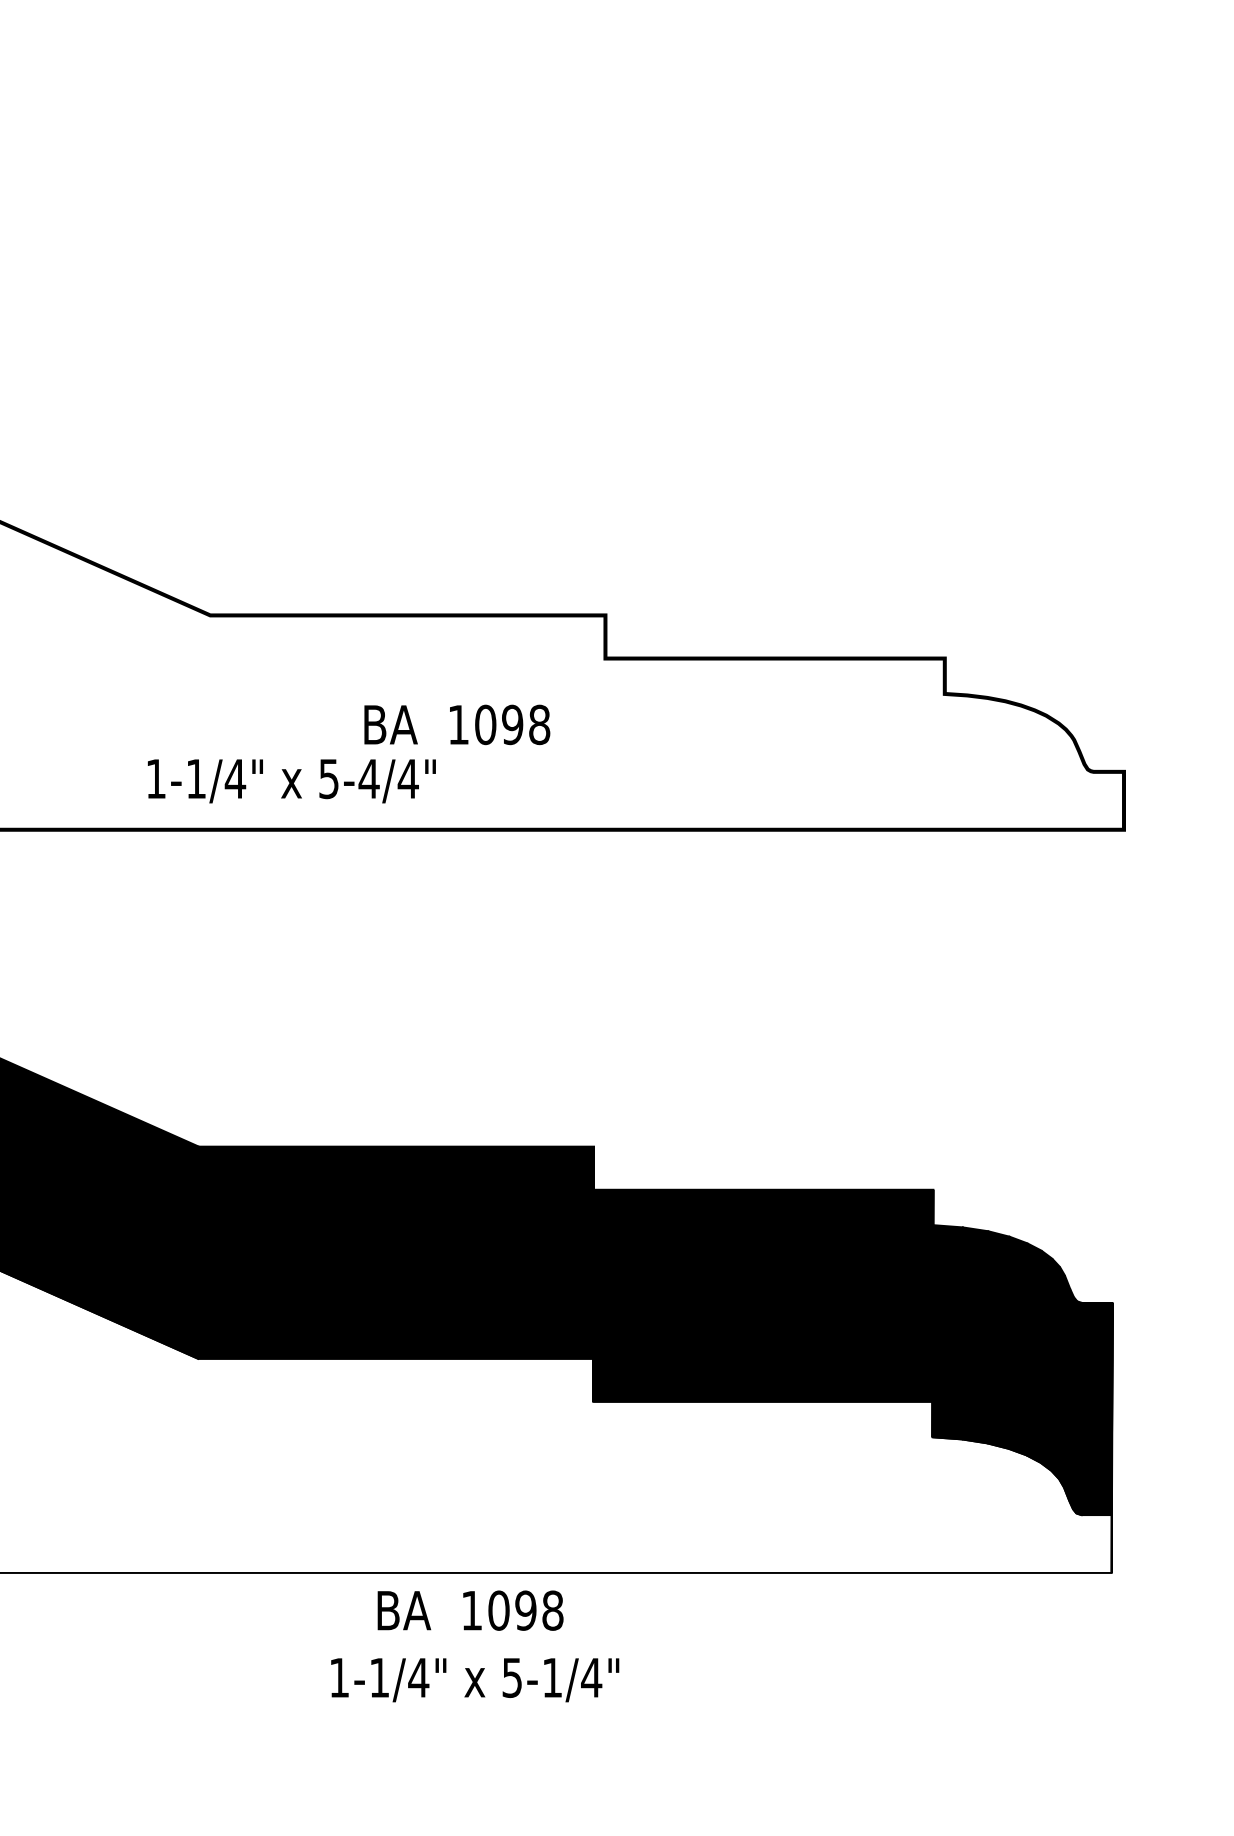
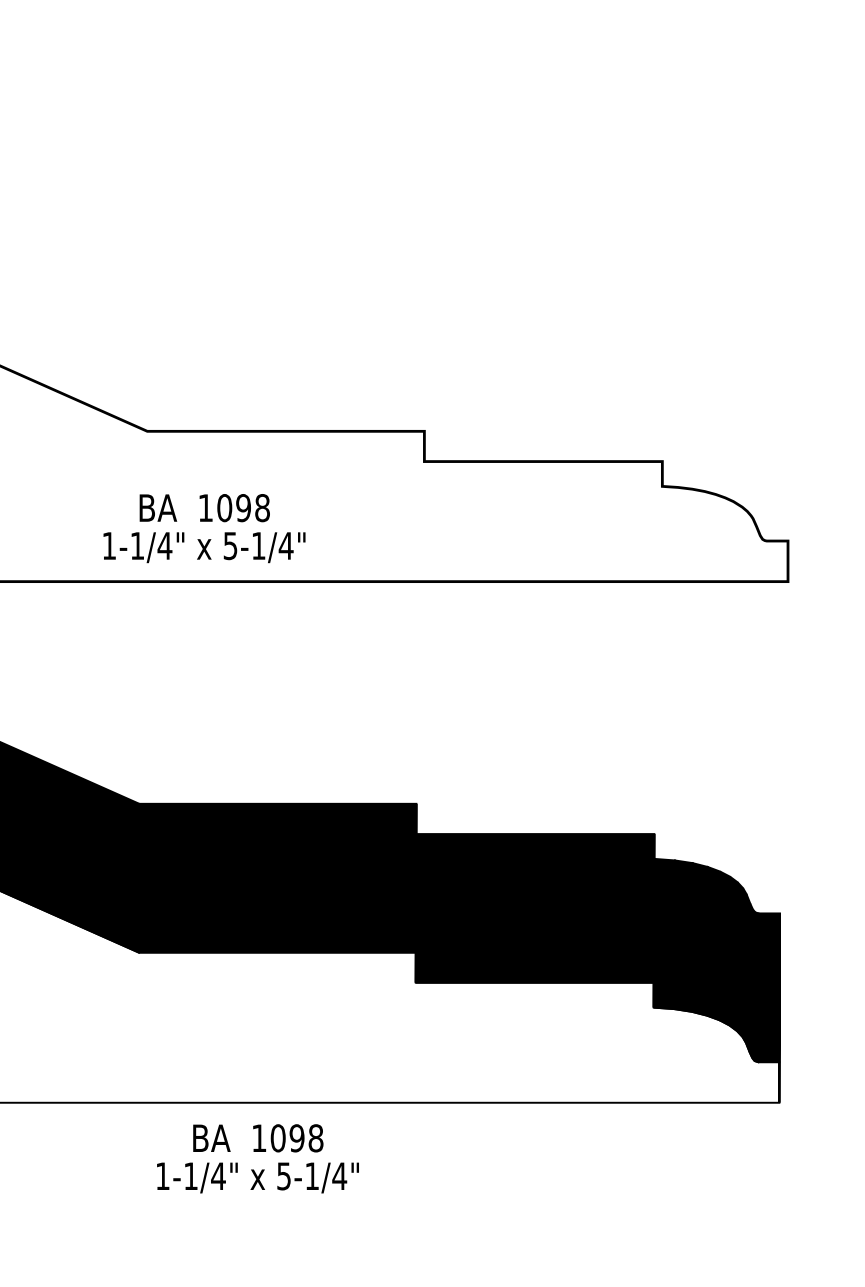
text: (457, 724) -> (204, 507), moved
text: (368, 778) -> (258, 545), 5-4/4" -> 5-1/4"
text: (470, 1610) -> (258, 1138), moved
text: (475, 1680) -> (258, 1178), moved

